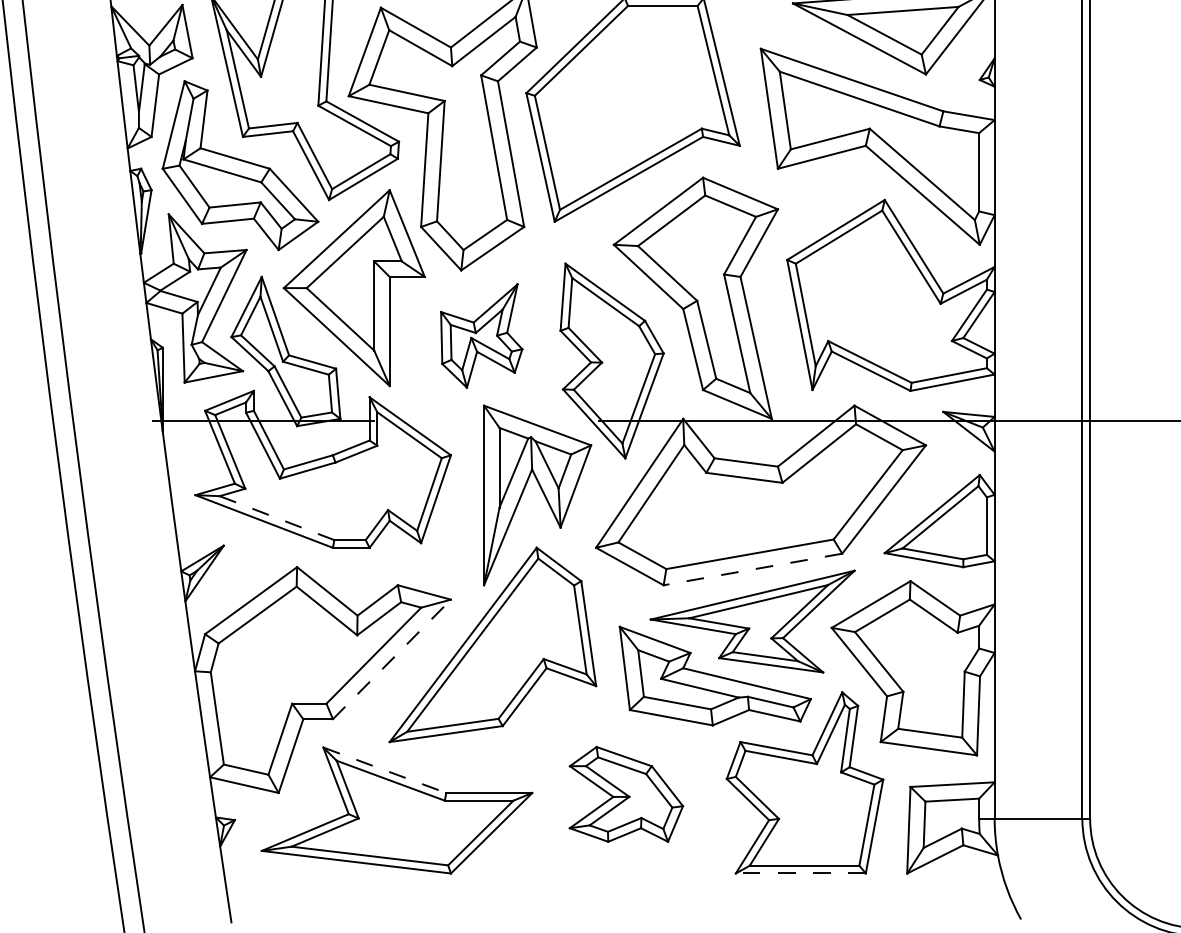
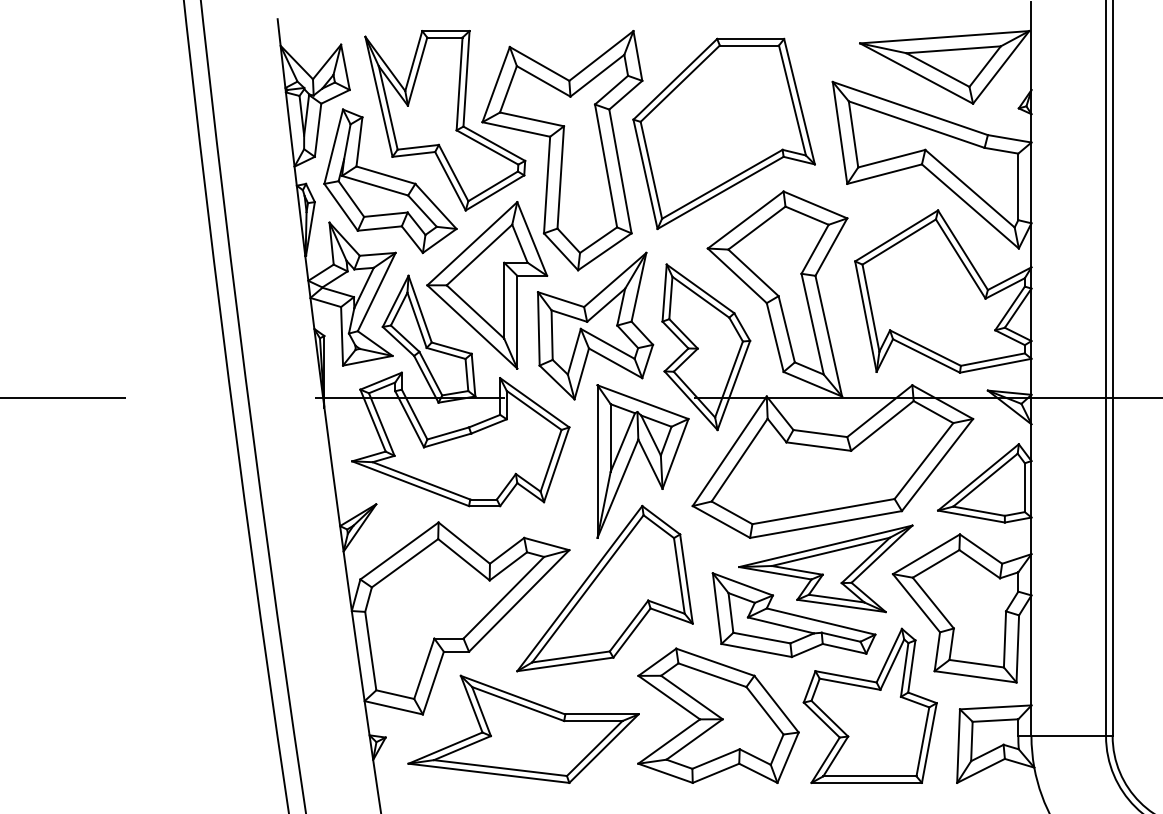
part: (481, 335) -> (595, 325), size x1.67
line: (277, 517) -> (421, 480), dashed -> solid
line: (752, 569) -> (825, 524), dashed -> solid
line: (392, 658) -> (519, 600), dashed -> solid
line: (385, 770) -> (513, 695), dashed -> solid
part: (626, 794) -> (718, 715), size x1.67
line: (800, 873) -> (866, 782), dashed -> solid

